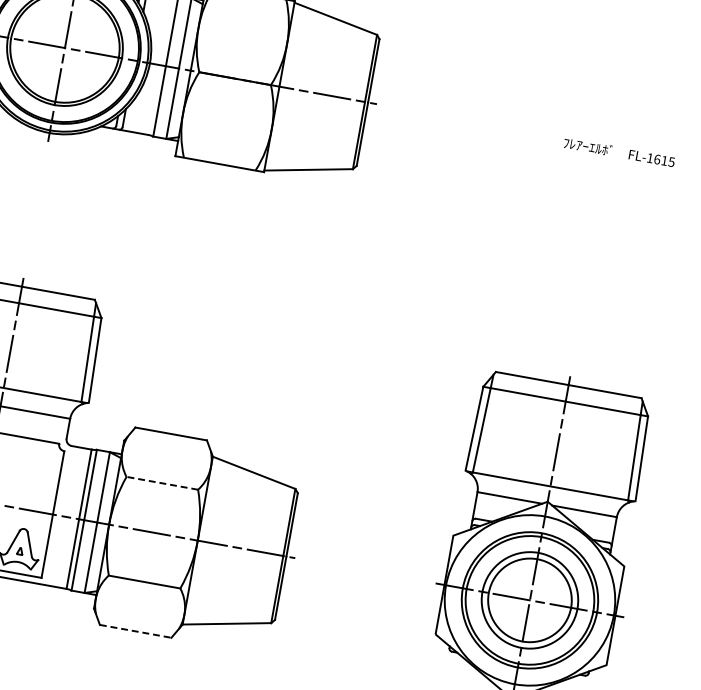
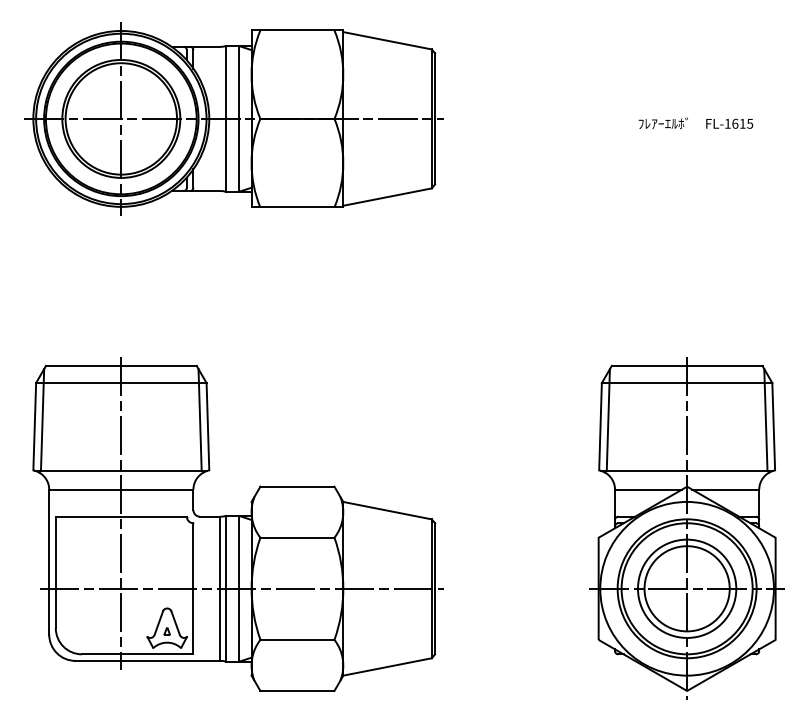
line: (161, 482) -> (296, 537), dashed -> solid
line: (135, 630) -> (297, 690), dashed -> solid

